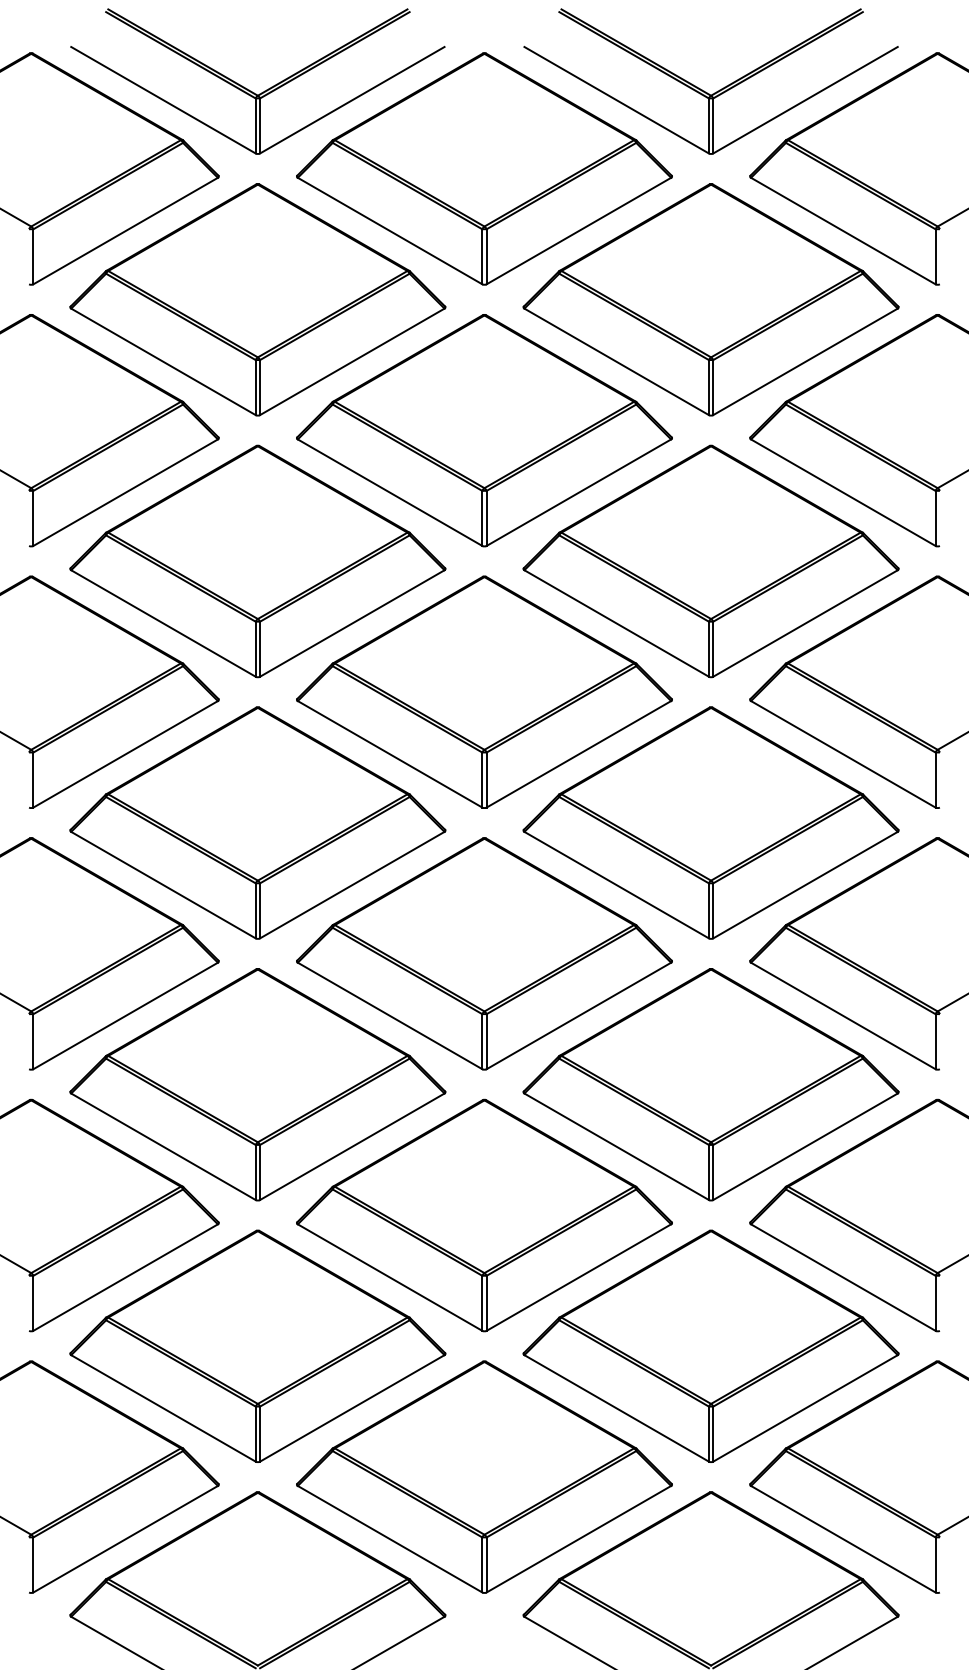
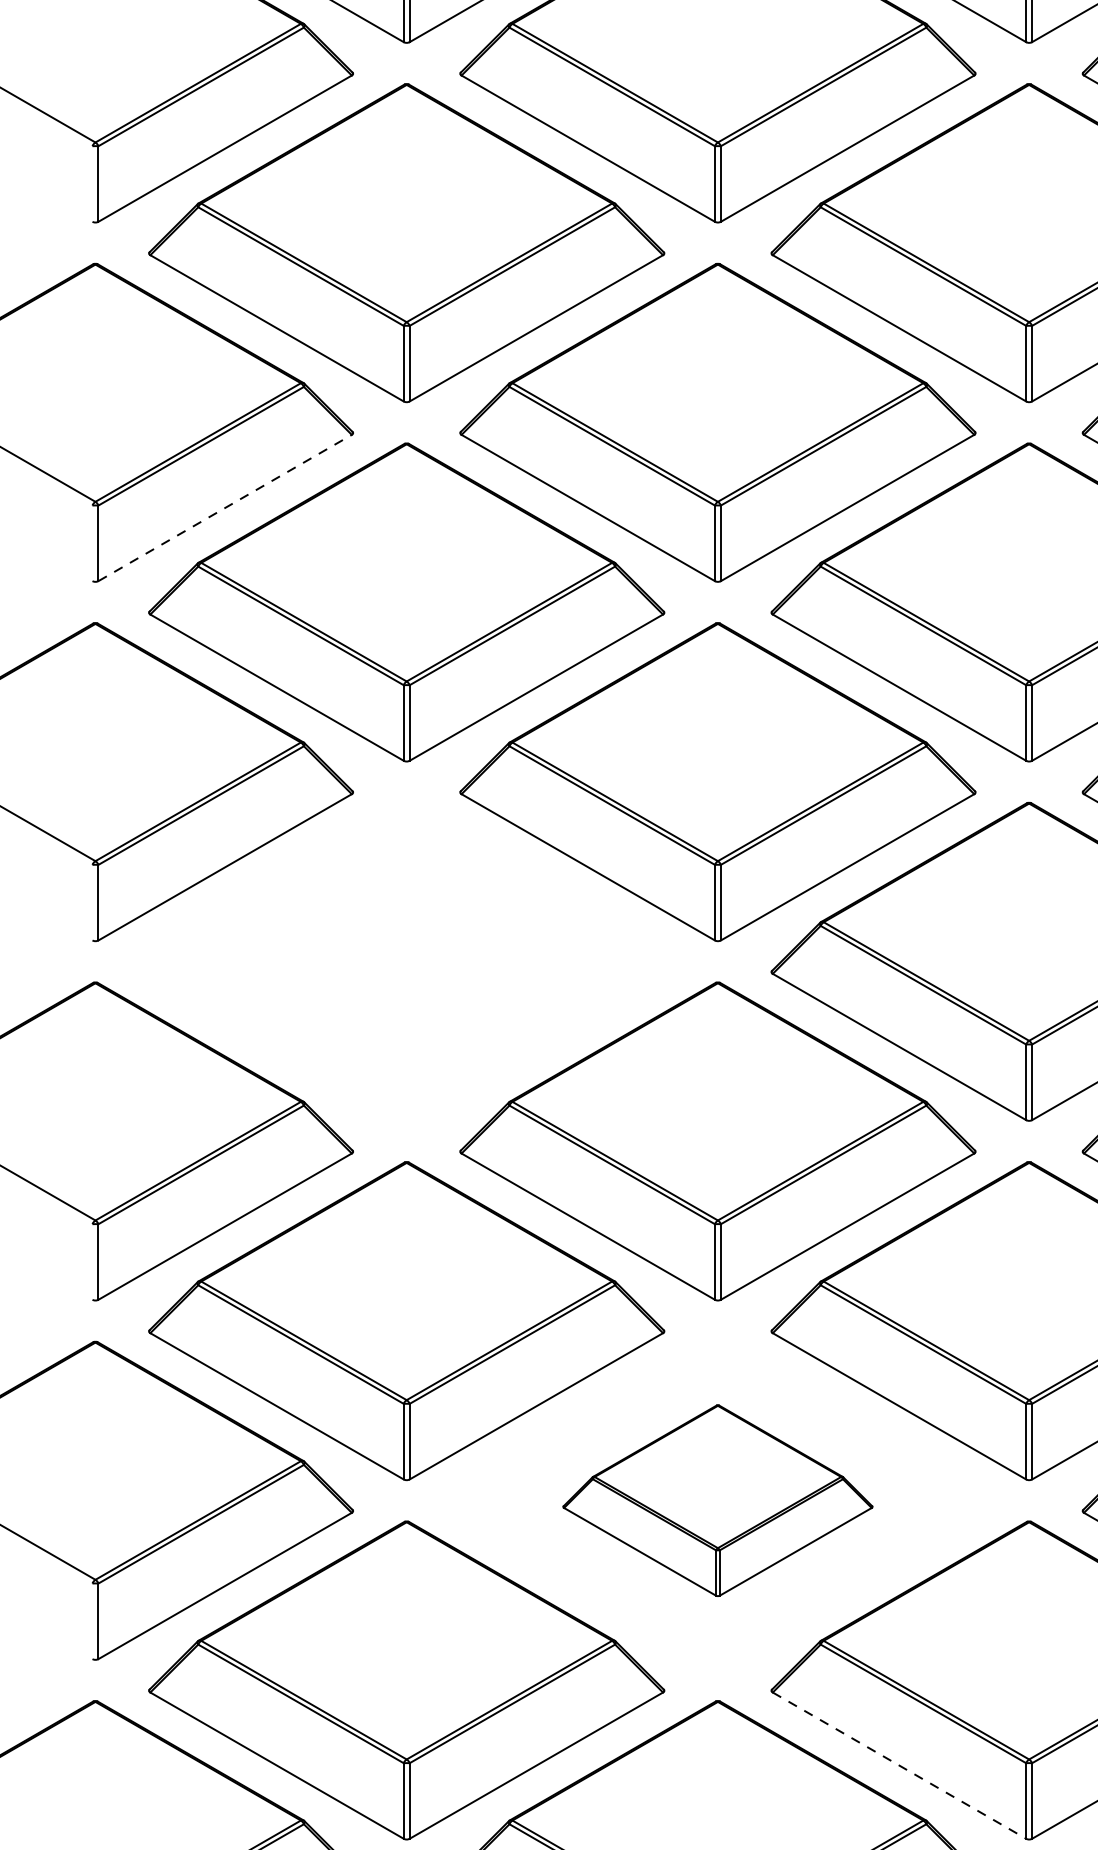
line: (125, 492) -> (224, 507), solid -> dashed
part: (257, 822) -> (406, 960), removed
part: (484, 1215) -> (717, 1500), size x0.6
line: (616, 1408) -> (899, 1765), solid -> dashed

